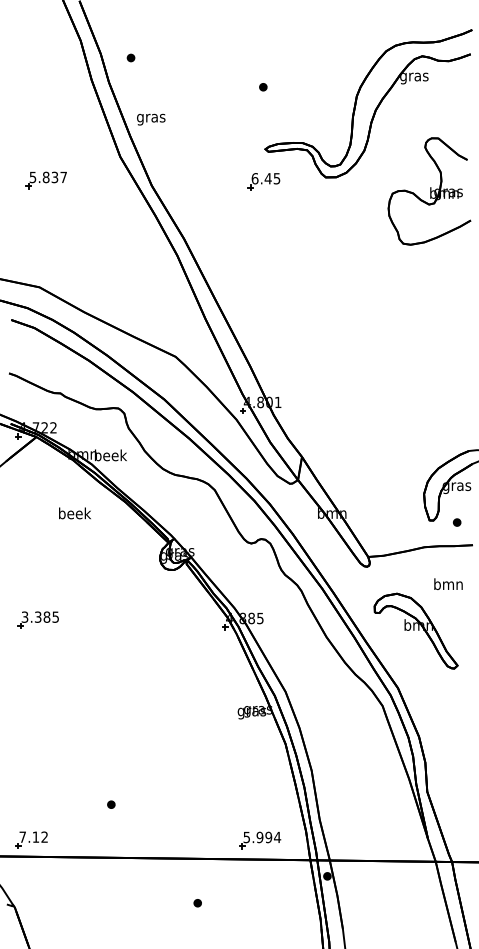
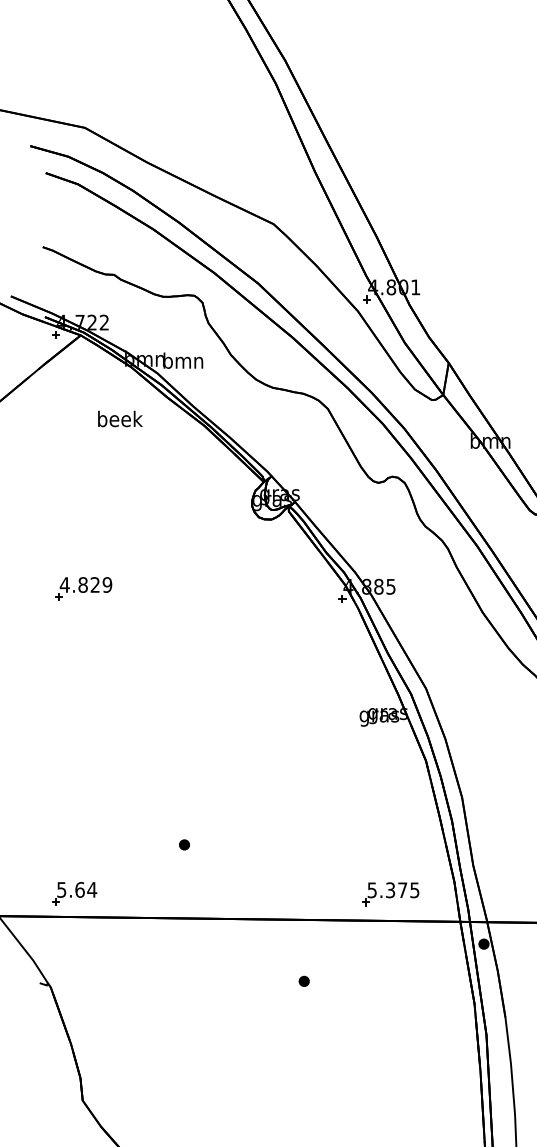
text: (110, 455) -> (183, 360), beek -> bmn
text: (74, 513) -> (119, 419), moved
text: (40, 616) -> (86, 584), 3.385 -> 4.829
text: (33, 836) -> (76, 888), 7.12 -> 5.64
text: (268, 837) -> (402, 890), 5.994 -> 5.375

